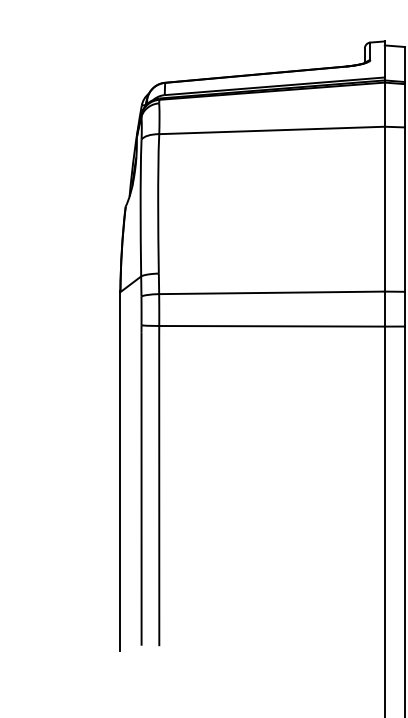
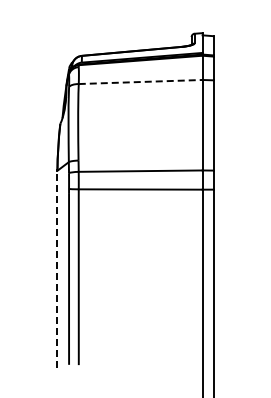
line: (271, 131) -> (140, 82), solid -> dashed
line: (120, 470) -> (57, 268), solid -> dashed

